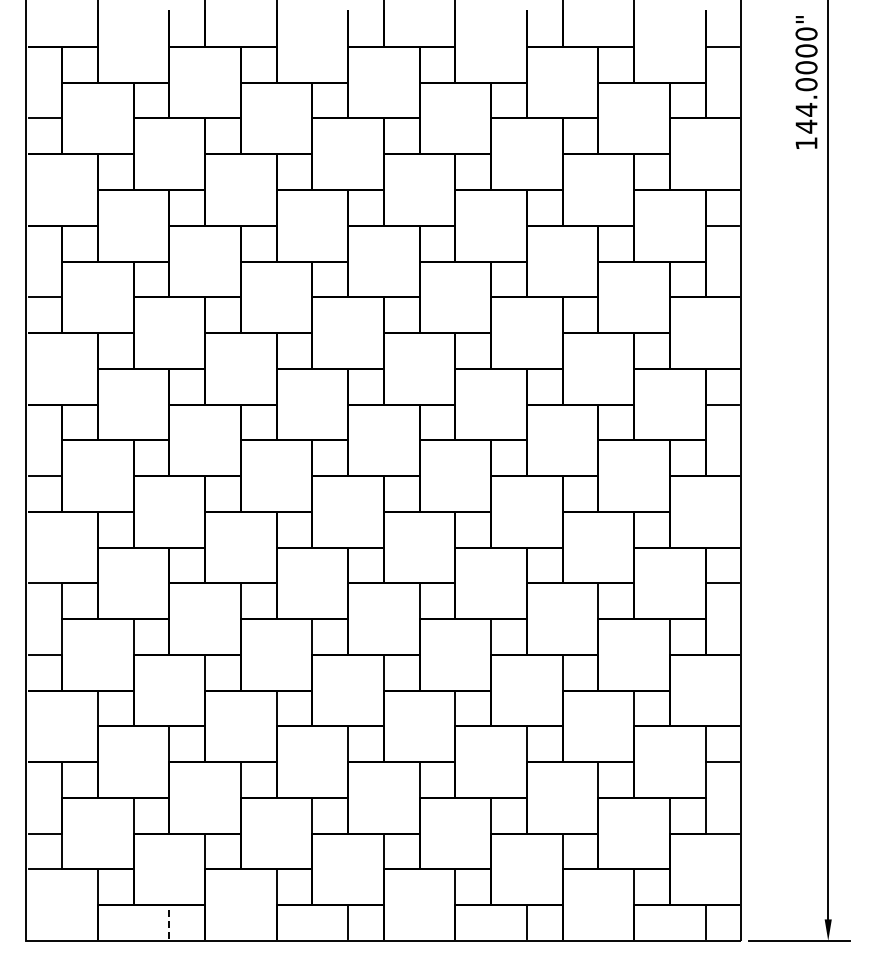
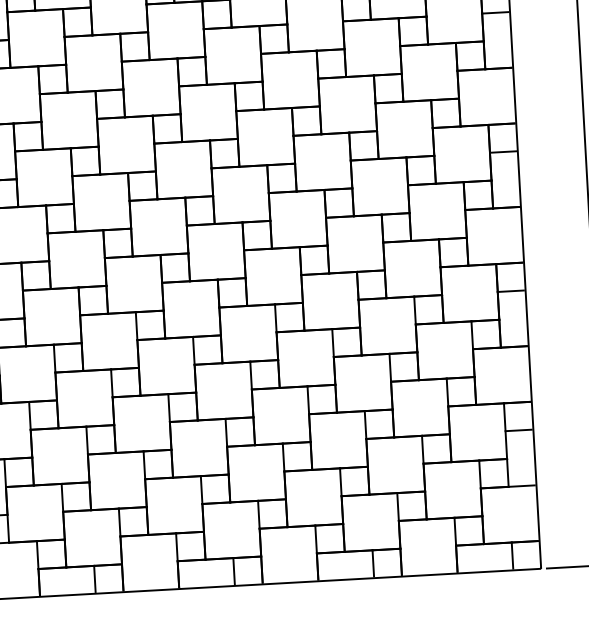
line: (169, 921) -> (95, 578), dashed -> solid

